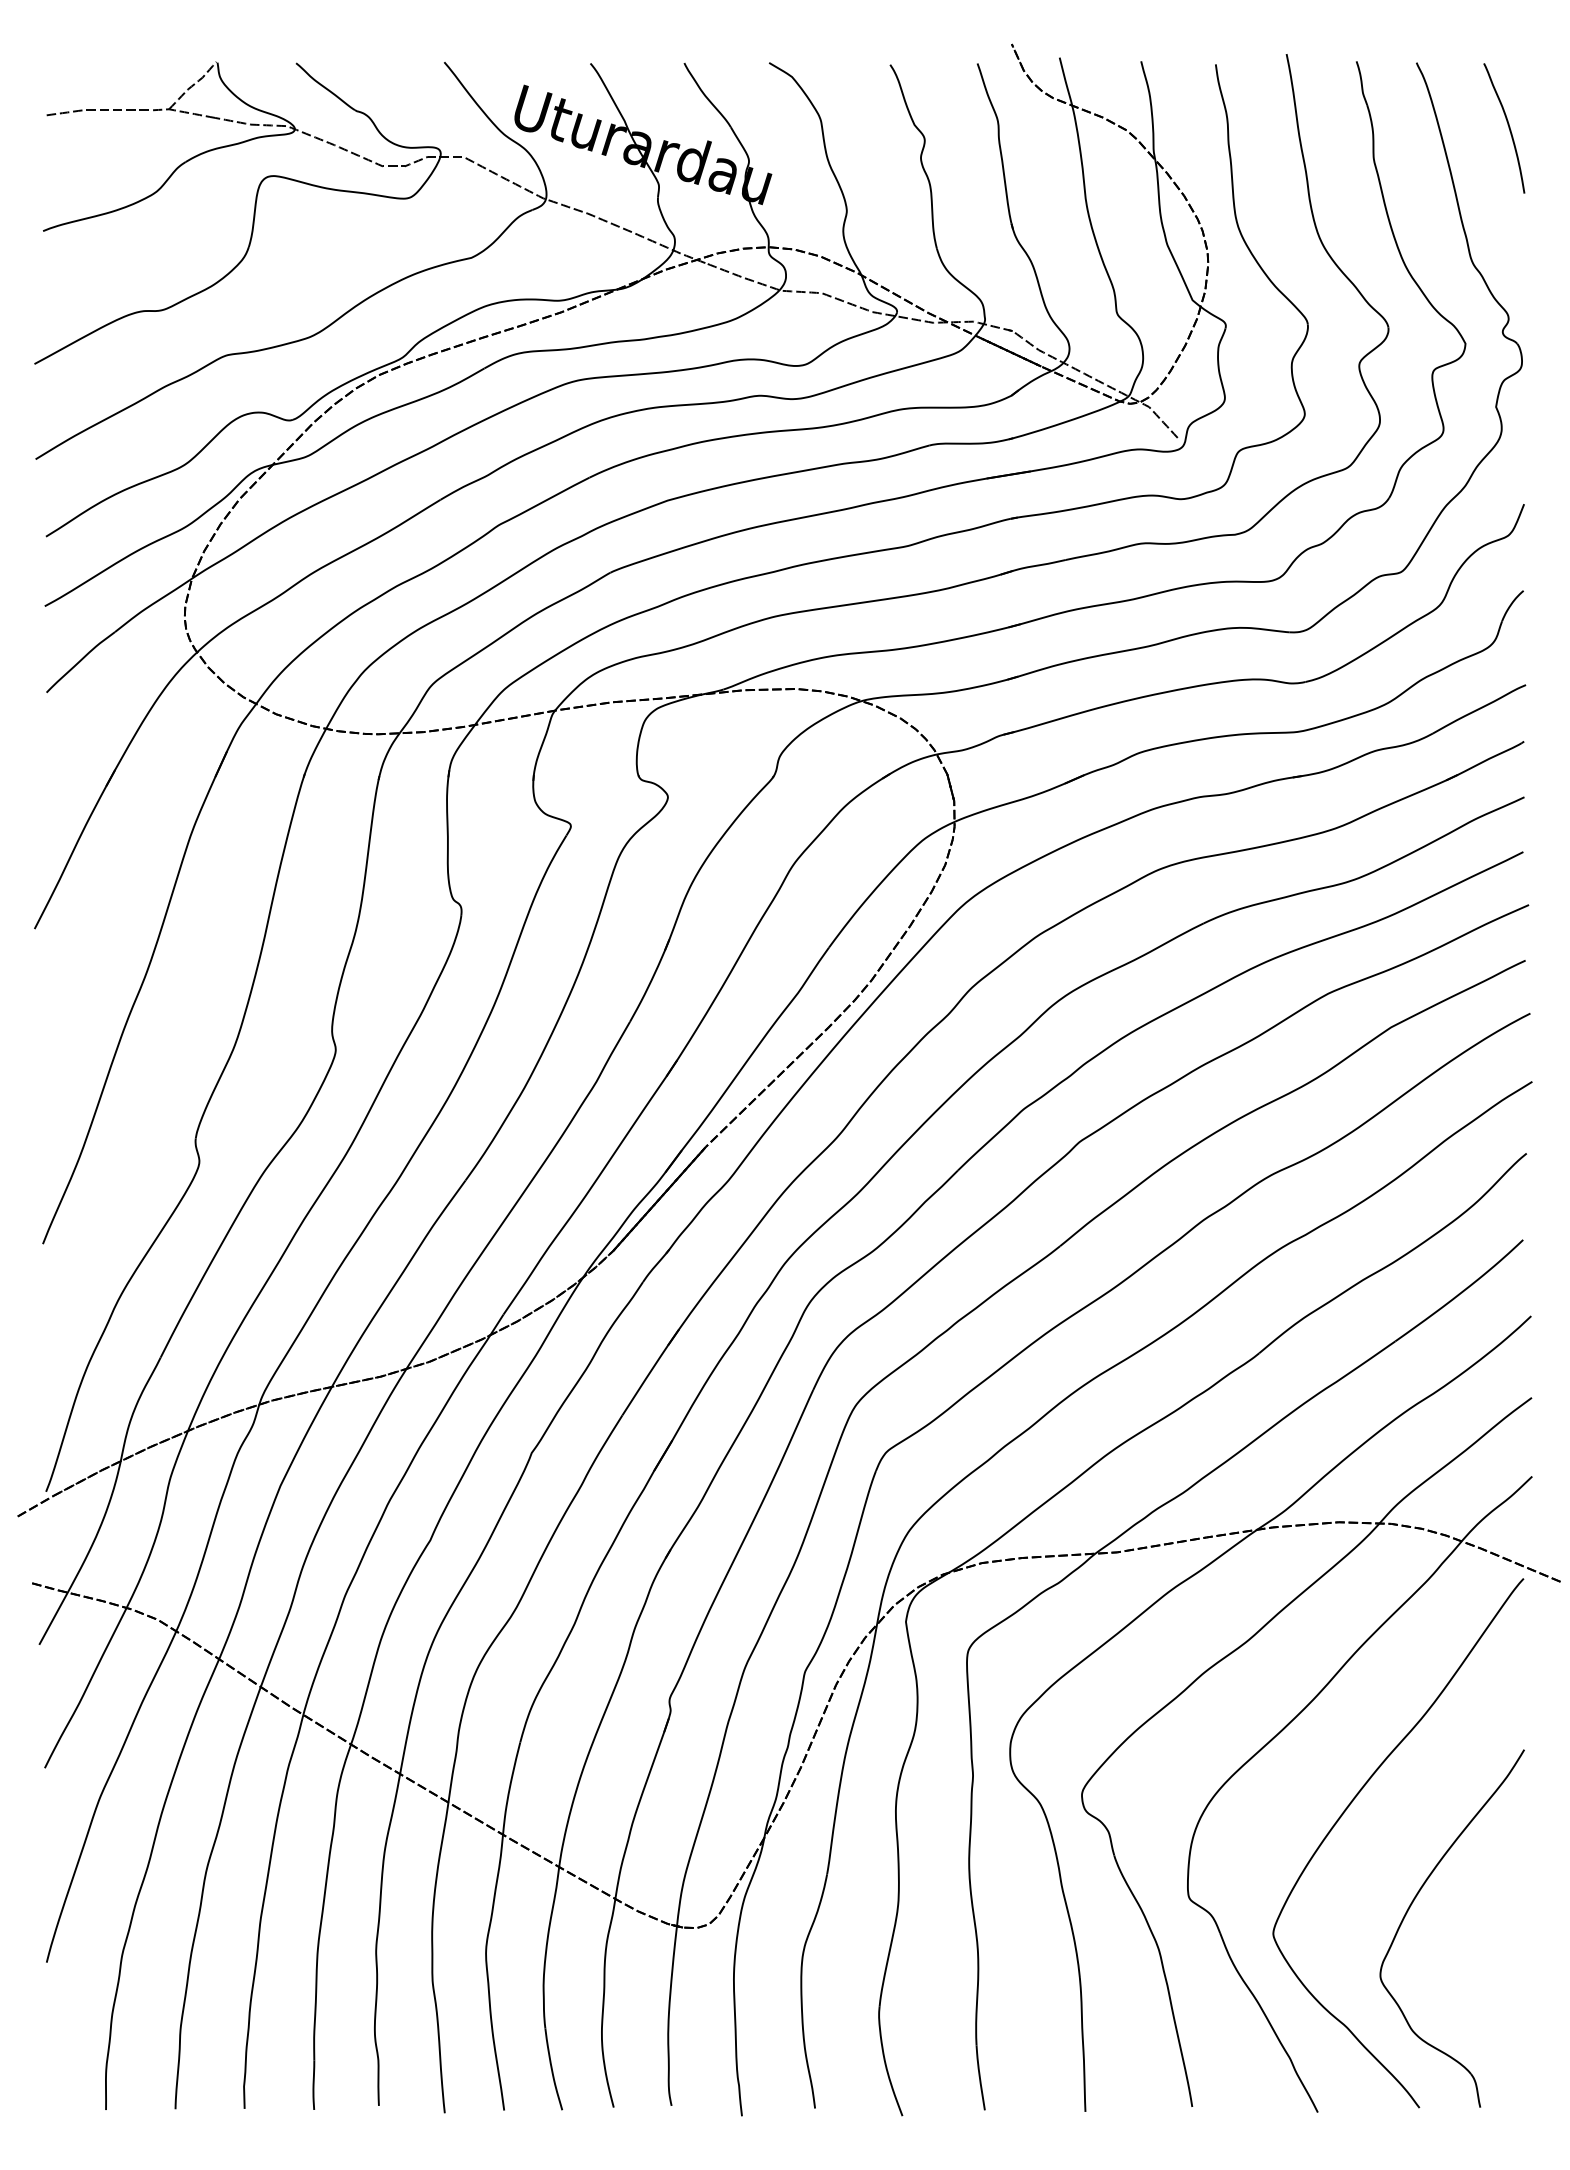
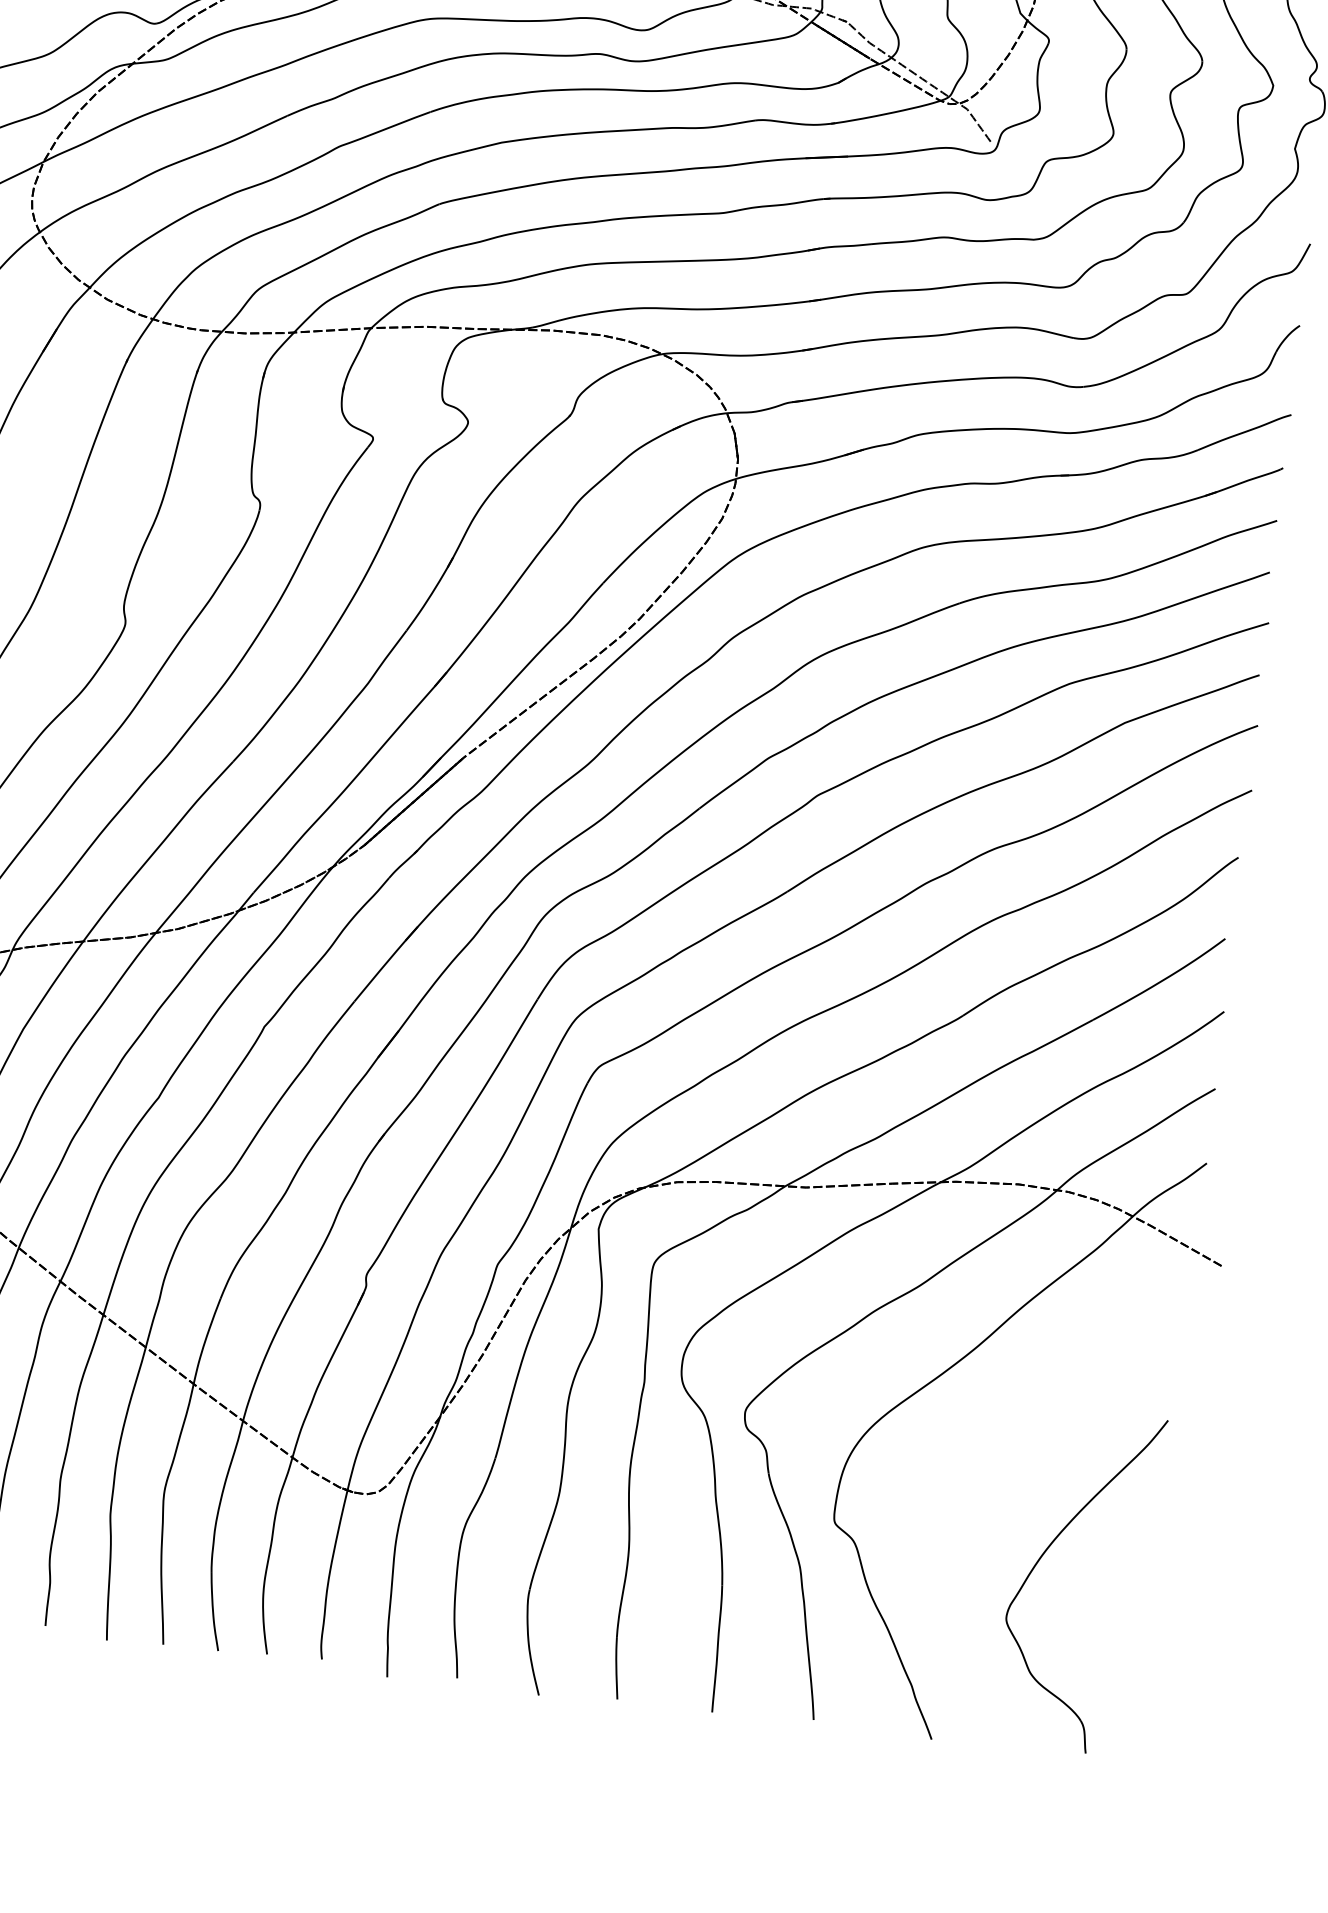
curve: (1350, 1805) -> (997, 1453), removed

